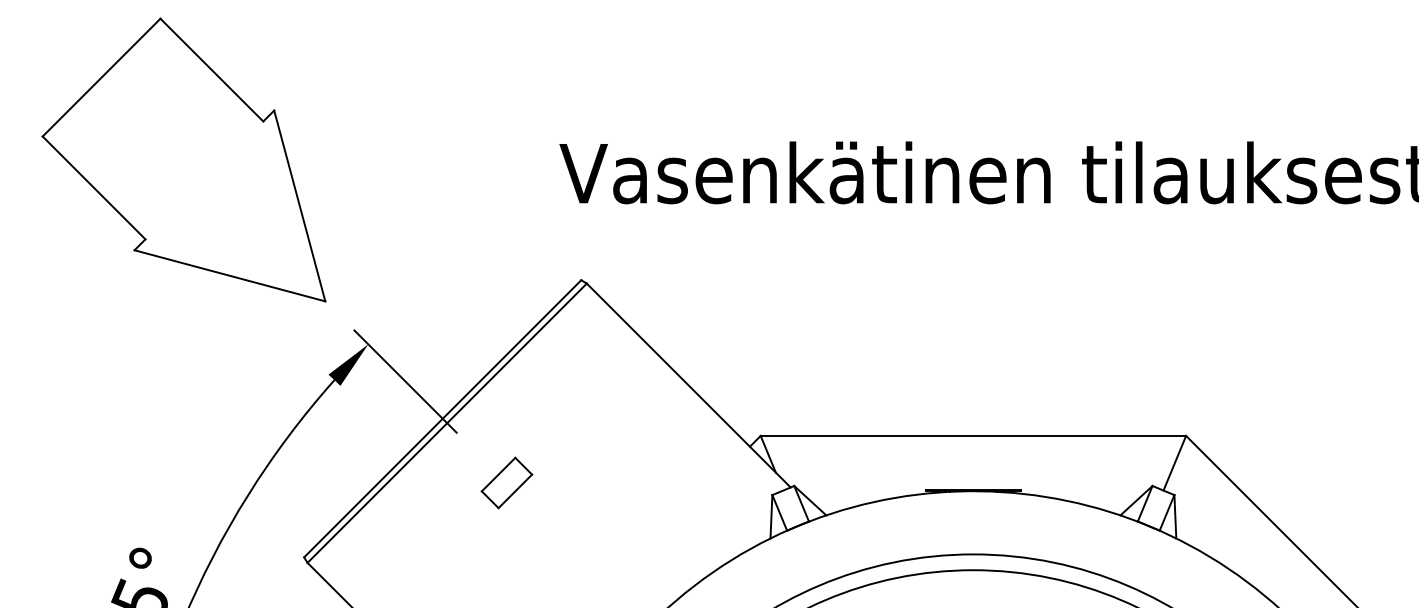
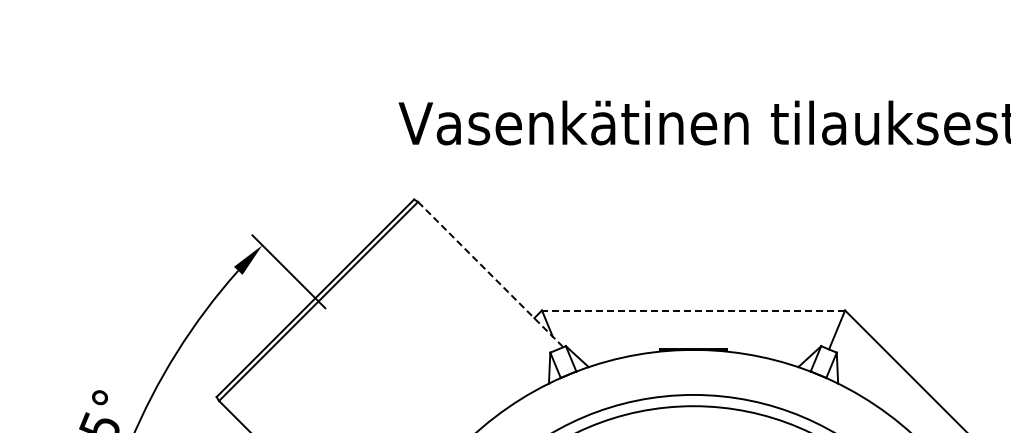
part: (183, 159) -> (130, 113), removed
line: (688, 385) -> (490, 274), solid -> dashed
line: (973, 435) -> (693, 310), solid -> dashed
part: (507, 483) -> (361, 344), removed

